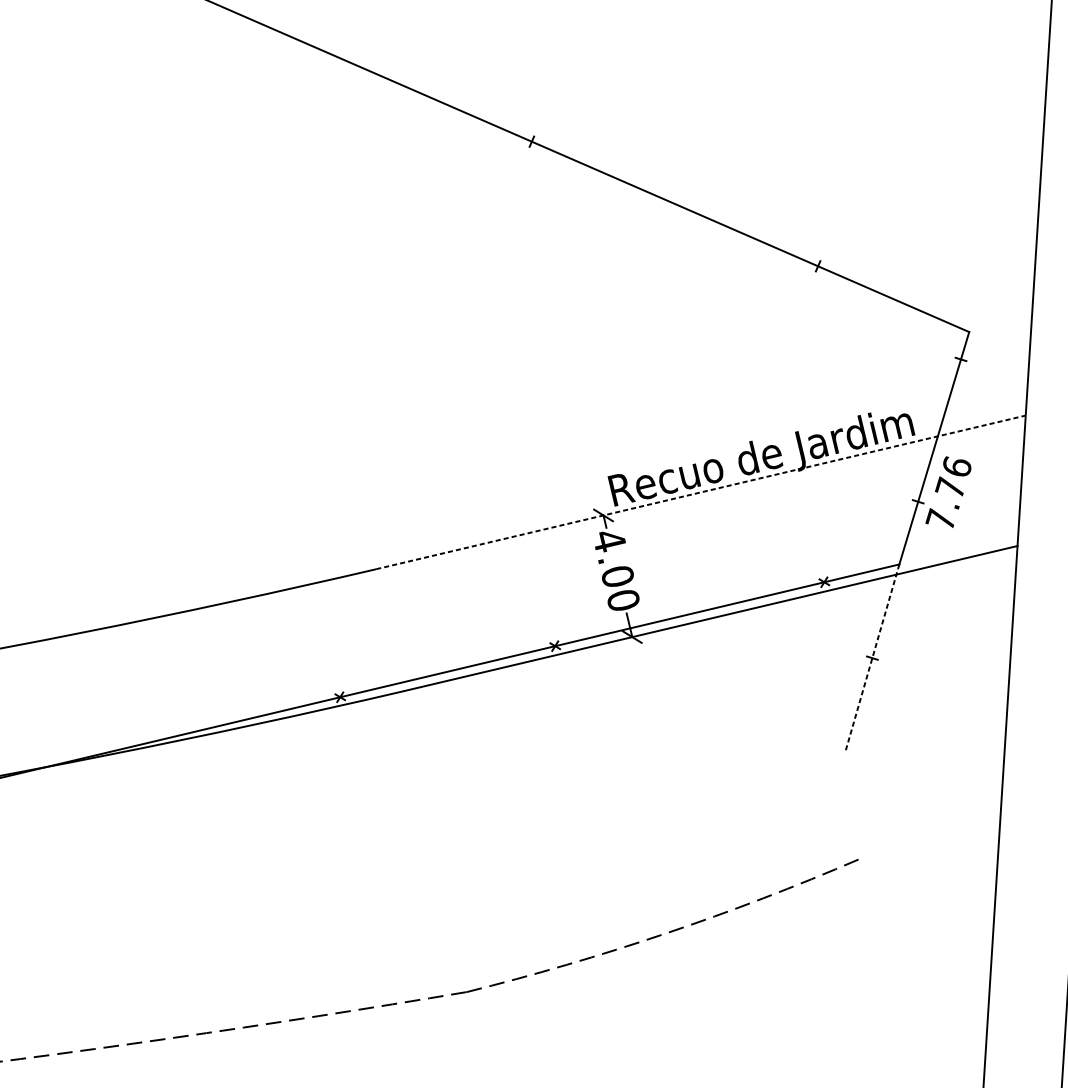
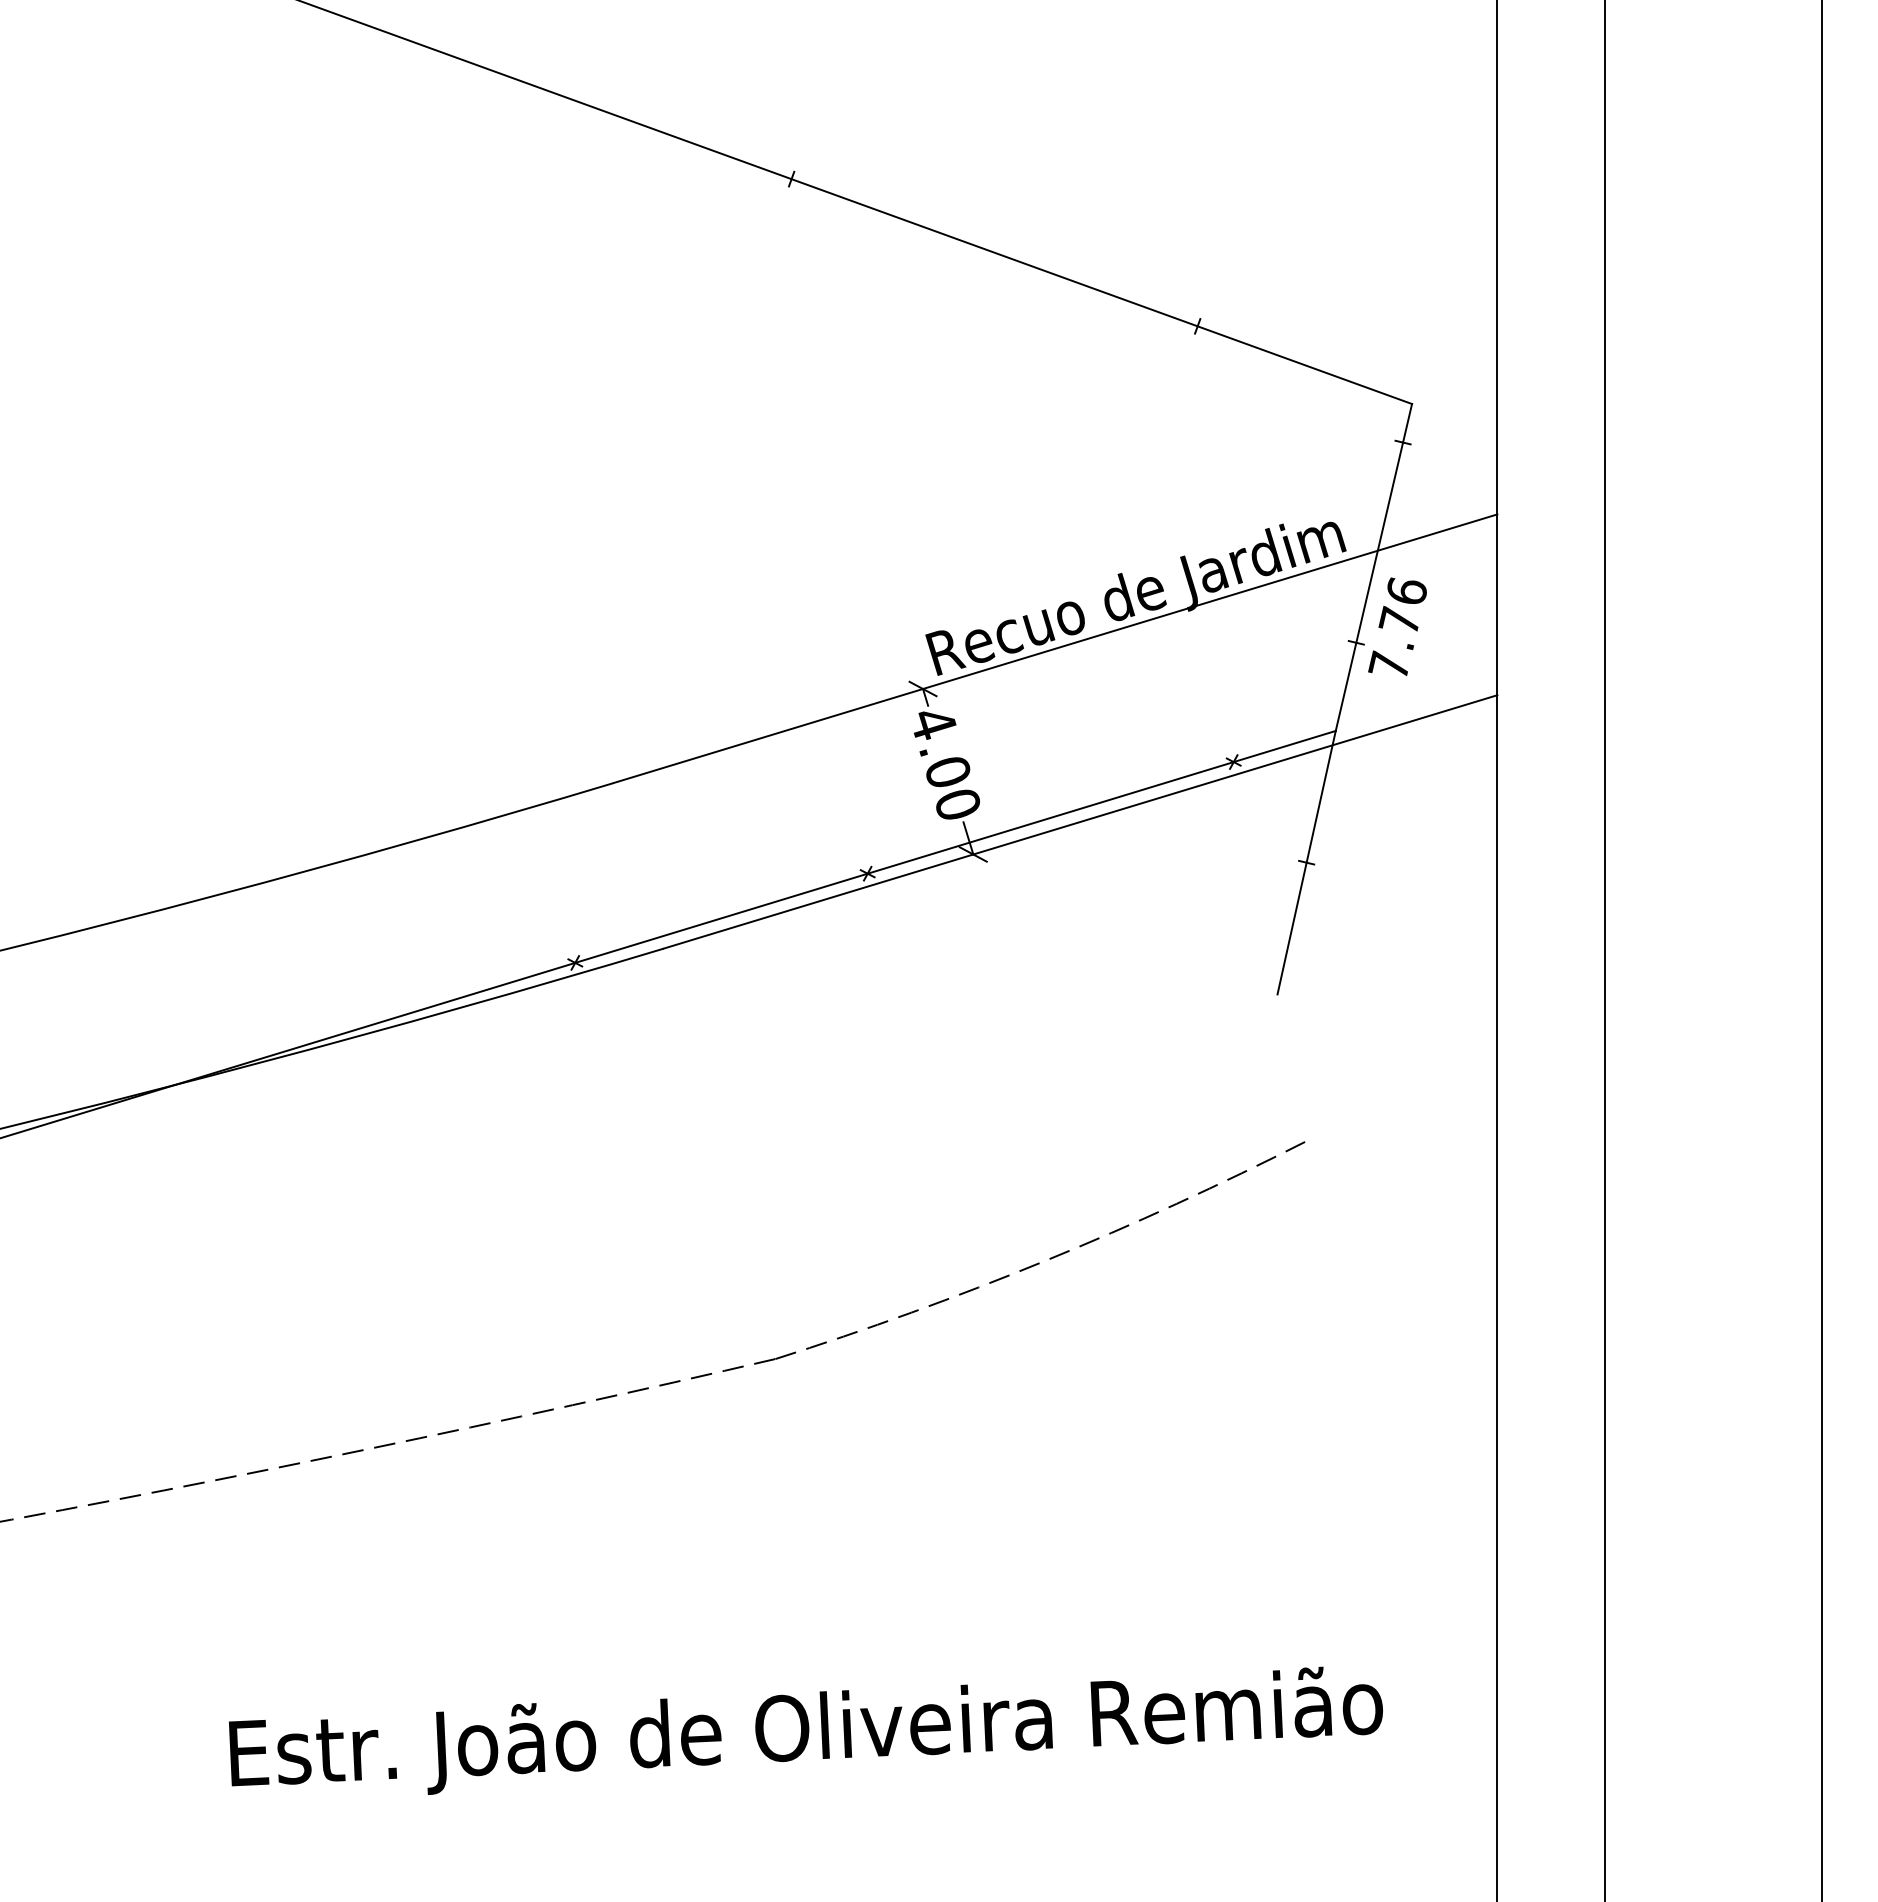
line: (700, 492) -> (1055, 648), dashed -> solid
line: (872, 658) -> (1306, 862), dashed -> solid

